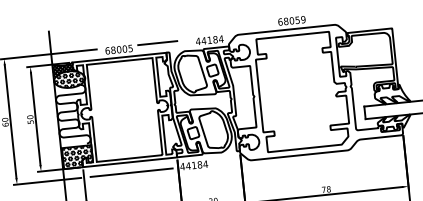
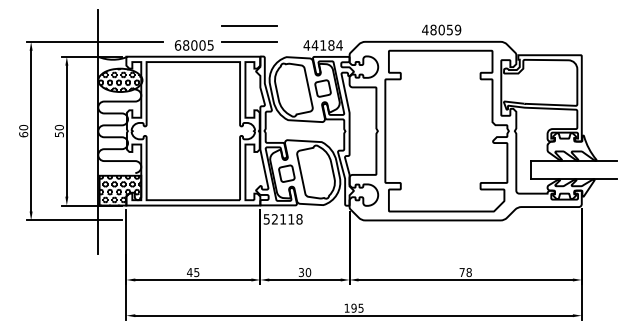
text: (280, 21) -> (425, 29), 68059 -> 48059
line: (156, 31) -> (249, 25), added
hatch: (66, 70) -> (117, 67), removed
text: (193, 165) -> (282, 219), 44184 -> 52118
line: (131, 172) -> (193, 220), removed

